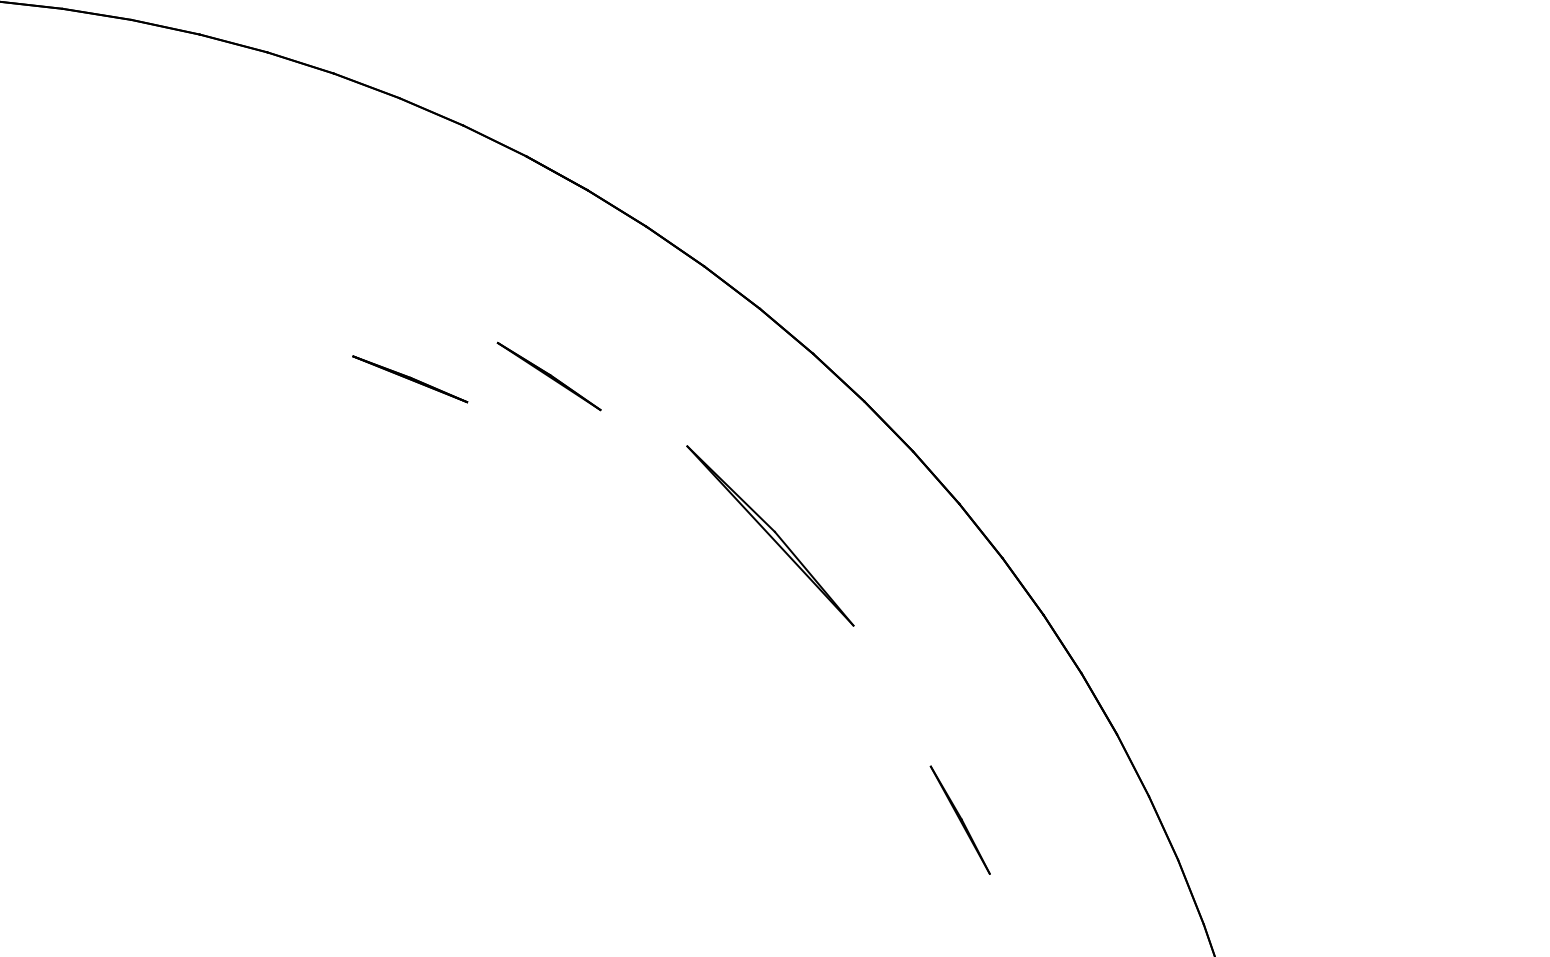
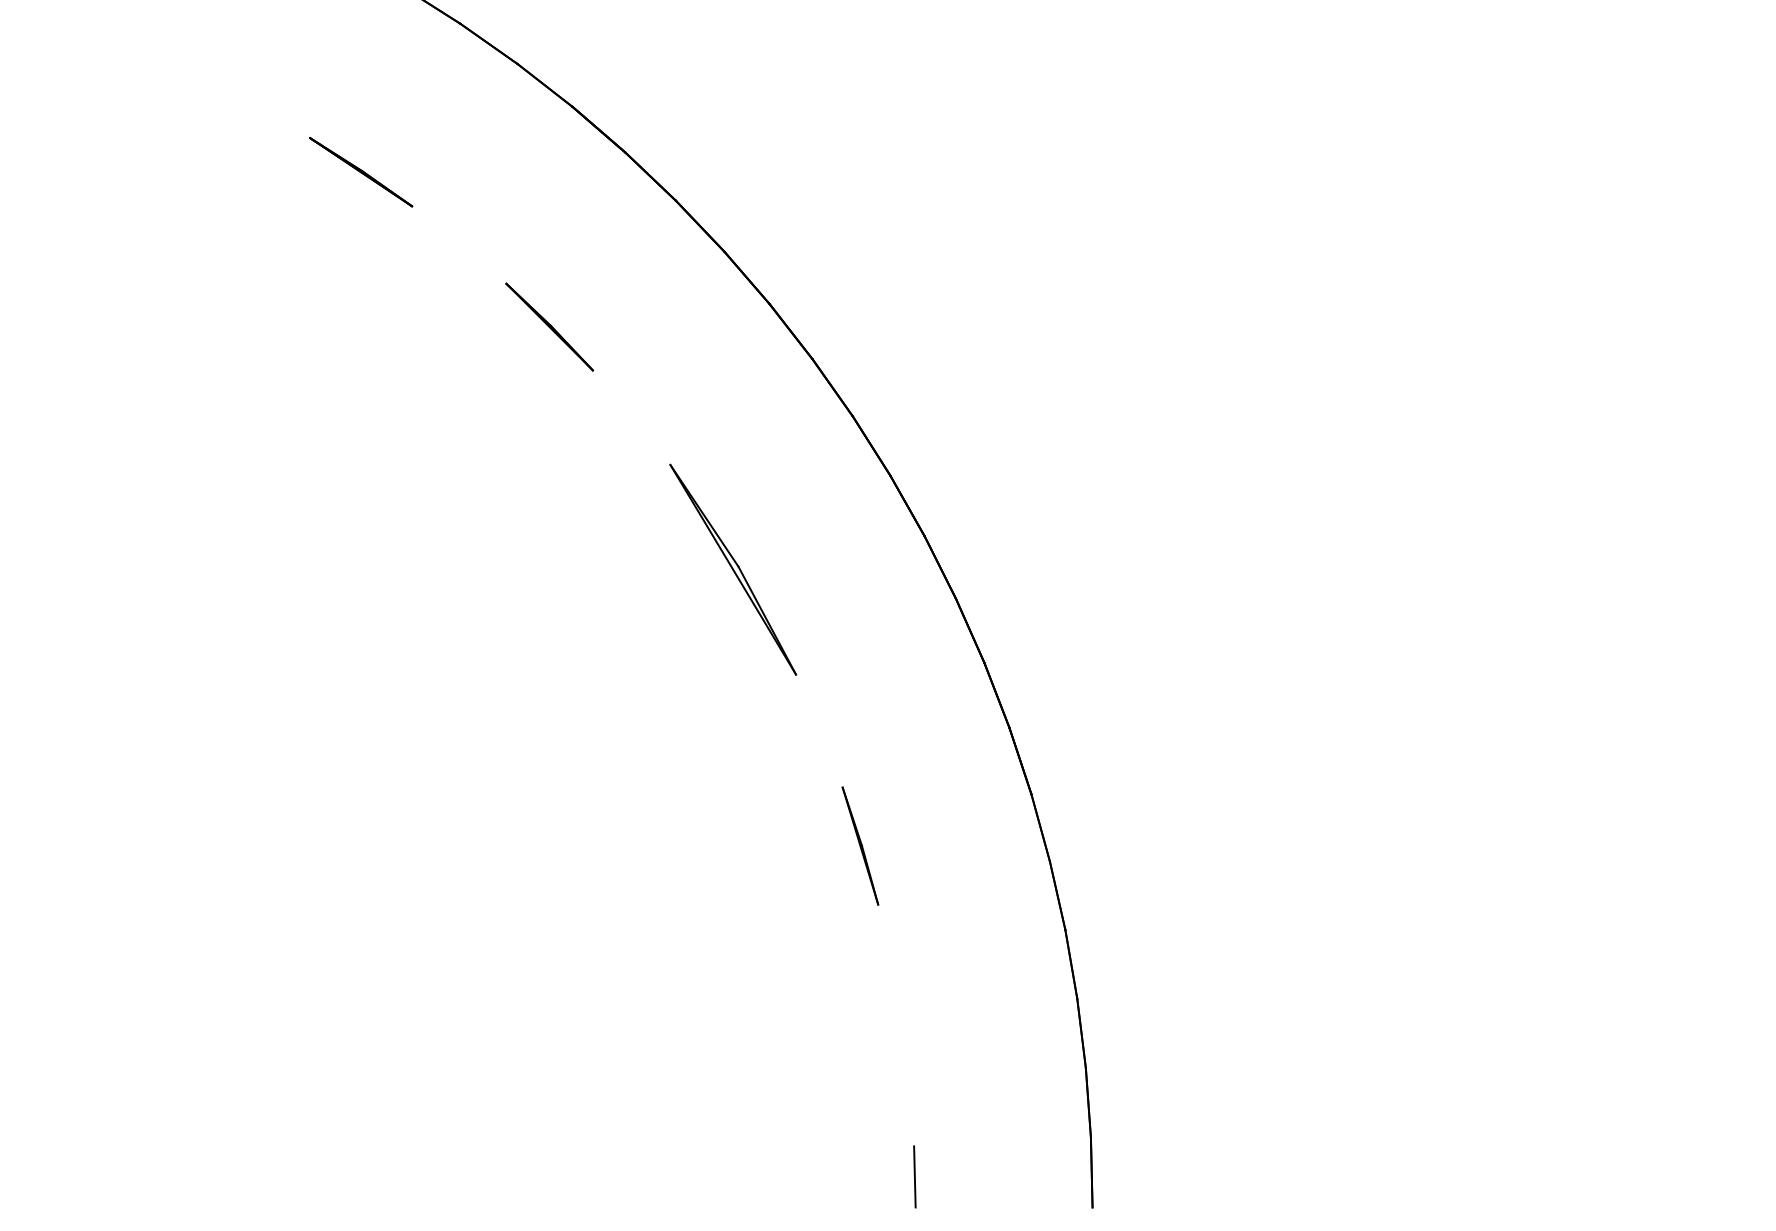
line: (410, 379) -> (361, 172), moved
part: (770, 535) -> (733, 569), moved

